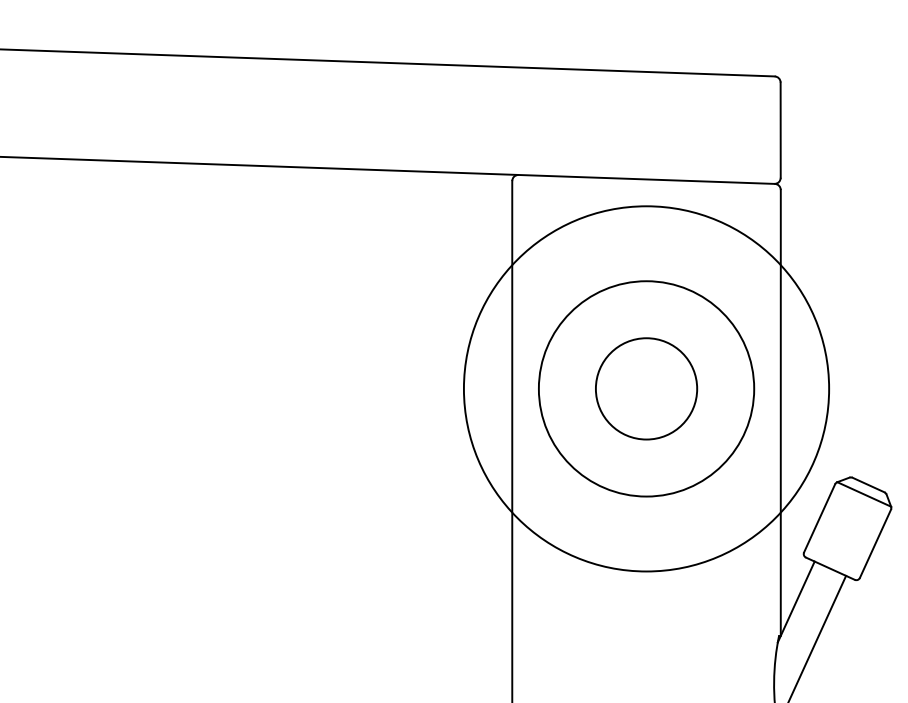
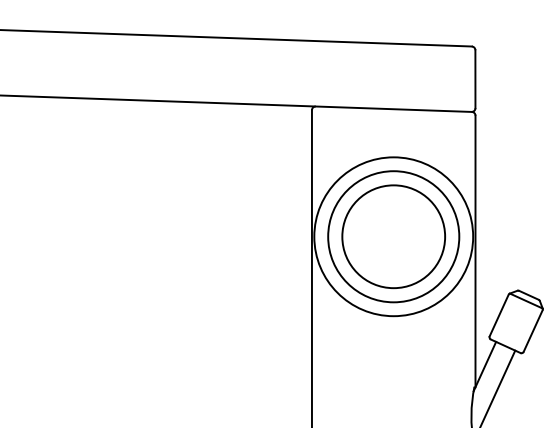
circle: (646, 388) -> (393, 236), size x0.71
circle: (646, 388) -> (393, 236), size x1.67

